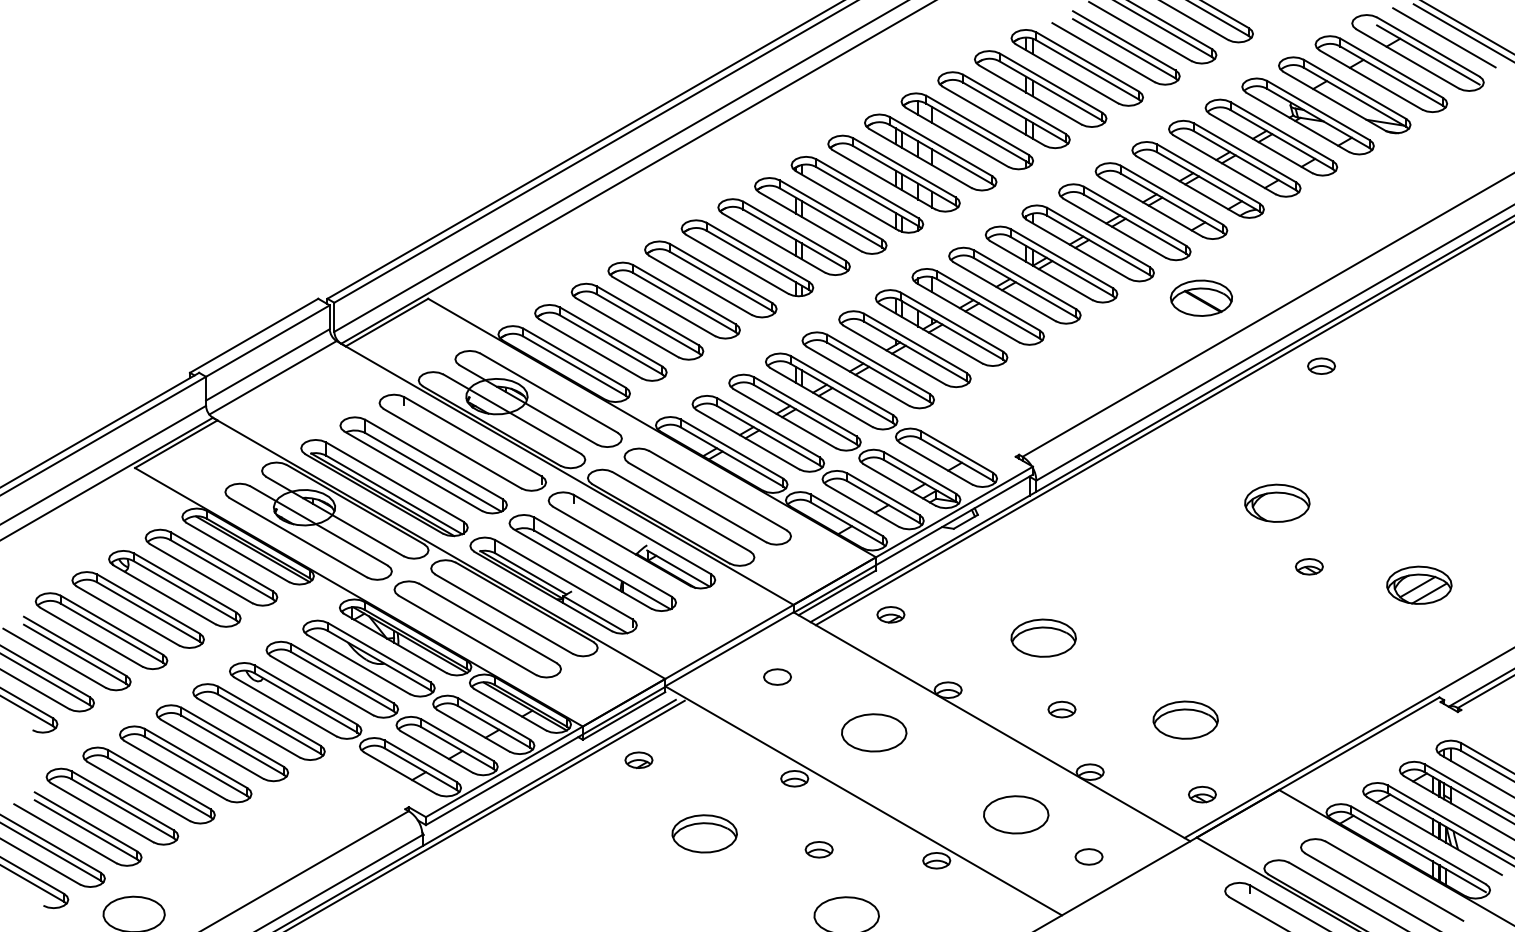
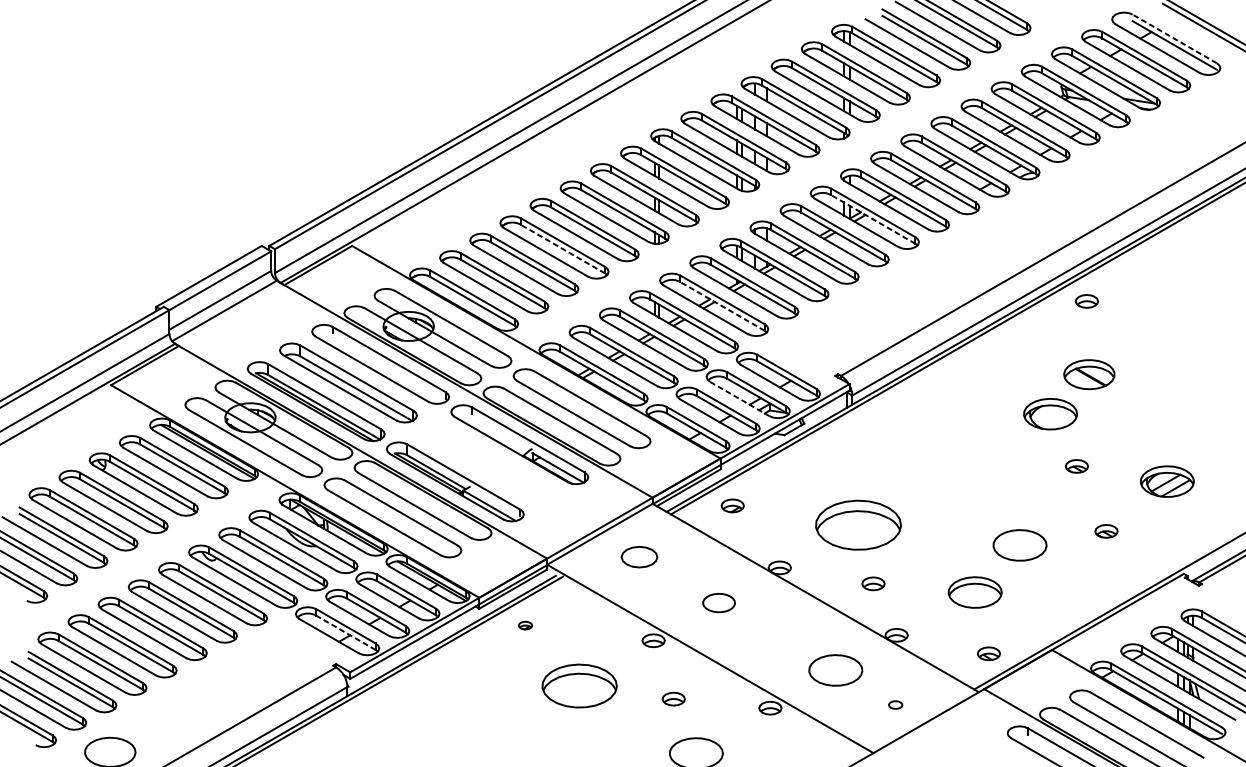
line: (1444, 37) -> (1188, 31), removed
line: (1427, 46) -> (1174, 38), solid -> dashed
line: (1061, 266) -> (873, 219), solid -> dashed
part: (1200, 297) -> (1088, 374), moved
line: (684, 302) -> (562, 249), solid -> dashed
line: (878, 372) -> (722, 306), solid -> dashed
line: (899, 484) -> (739, 398), solid -> dashed
part: (592, 562) -> (487, 462), removed
part: (1043, 637) -> (858, 524), size x1.6
part: (1345, 645) -> (1106, 531), added
part: (1240, 662) -> (1020, 545), added
part: (777, 676) -> (639, 556), size x1.6
part: (874, 732) -> (719, 602), size x0.6
part: (638, 760) -> (525, 625), size x0.6
line: (420, 769) -> (345, 633), solid -> dashed
part: (704, 833) -> (579, 685), size x1.4
part: (1088, 856) -> (895, 704), size x0.6

